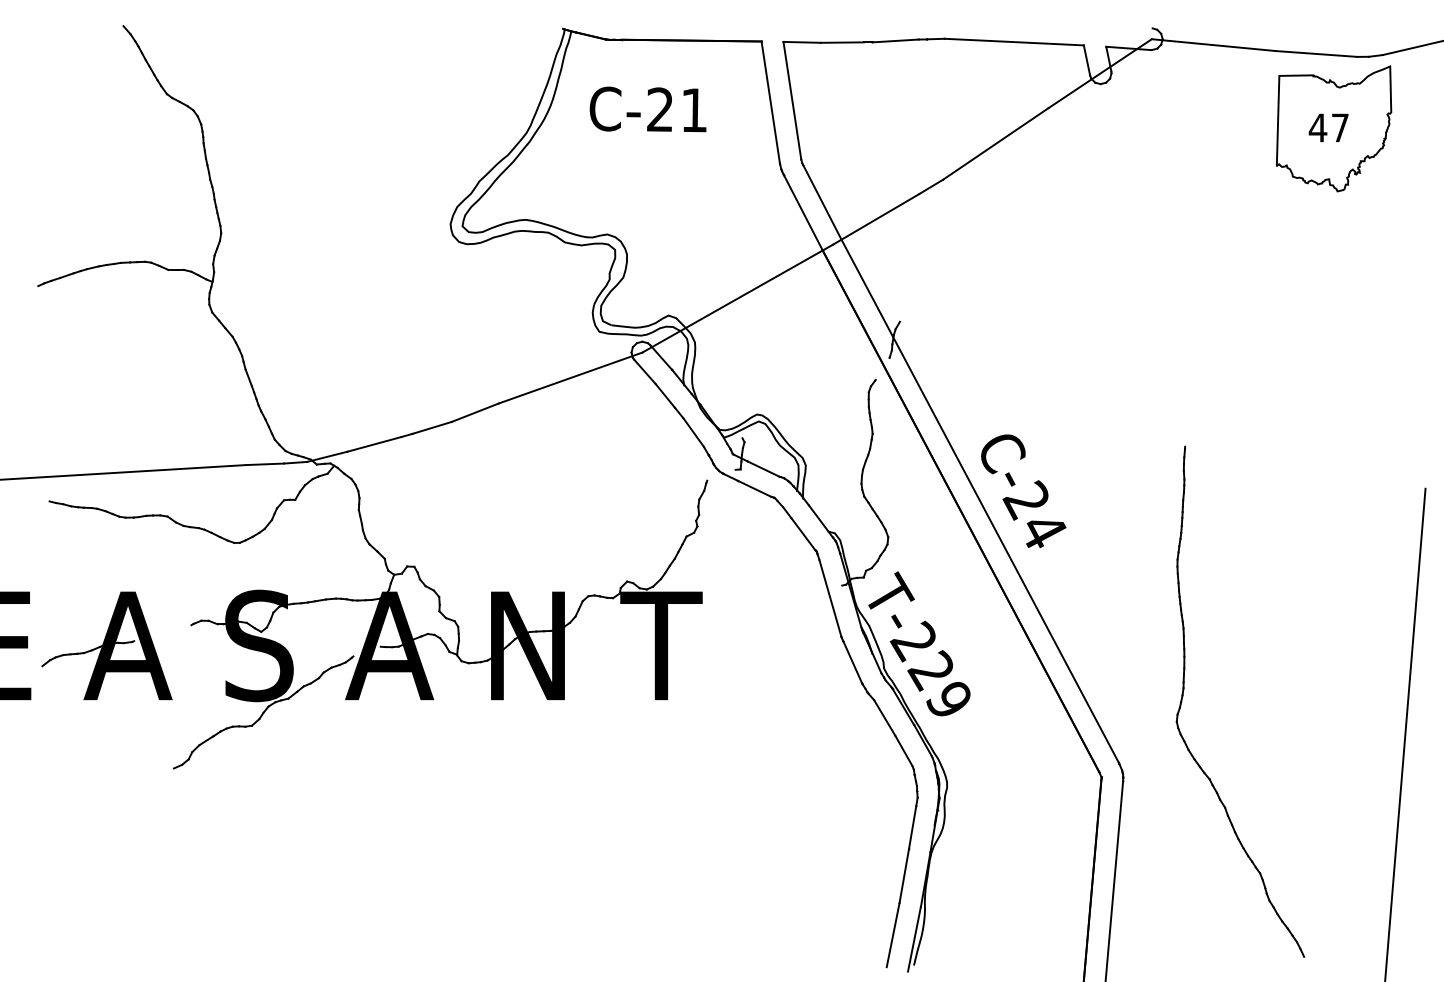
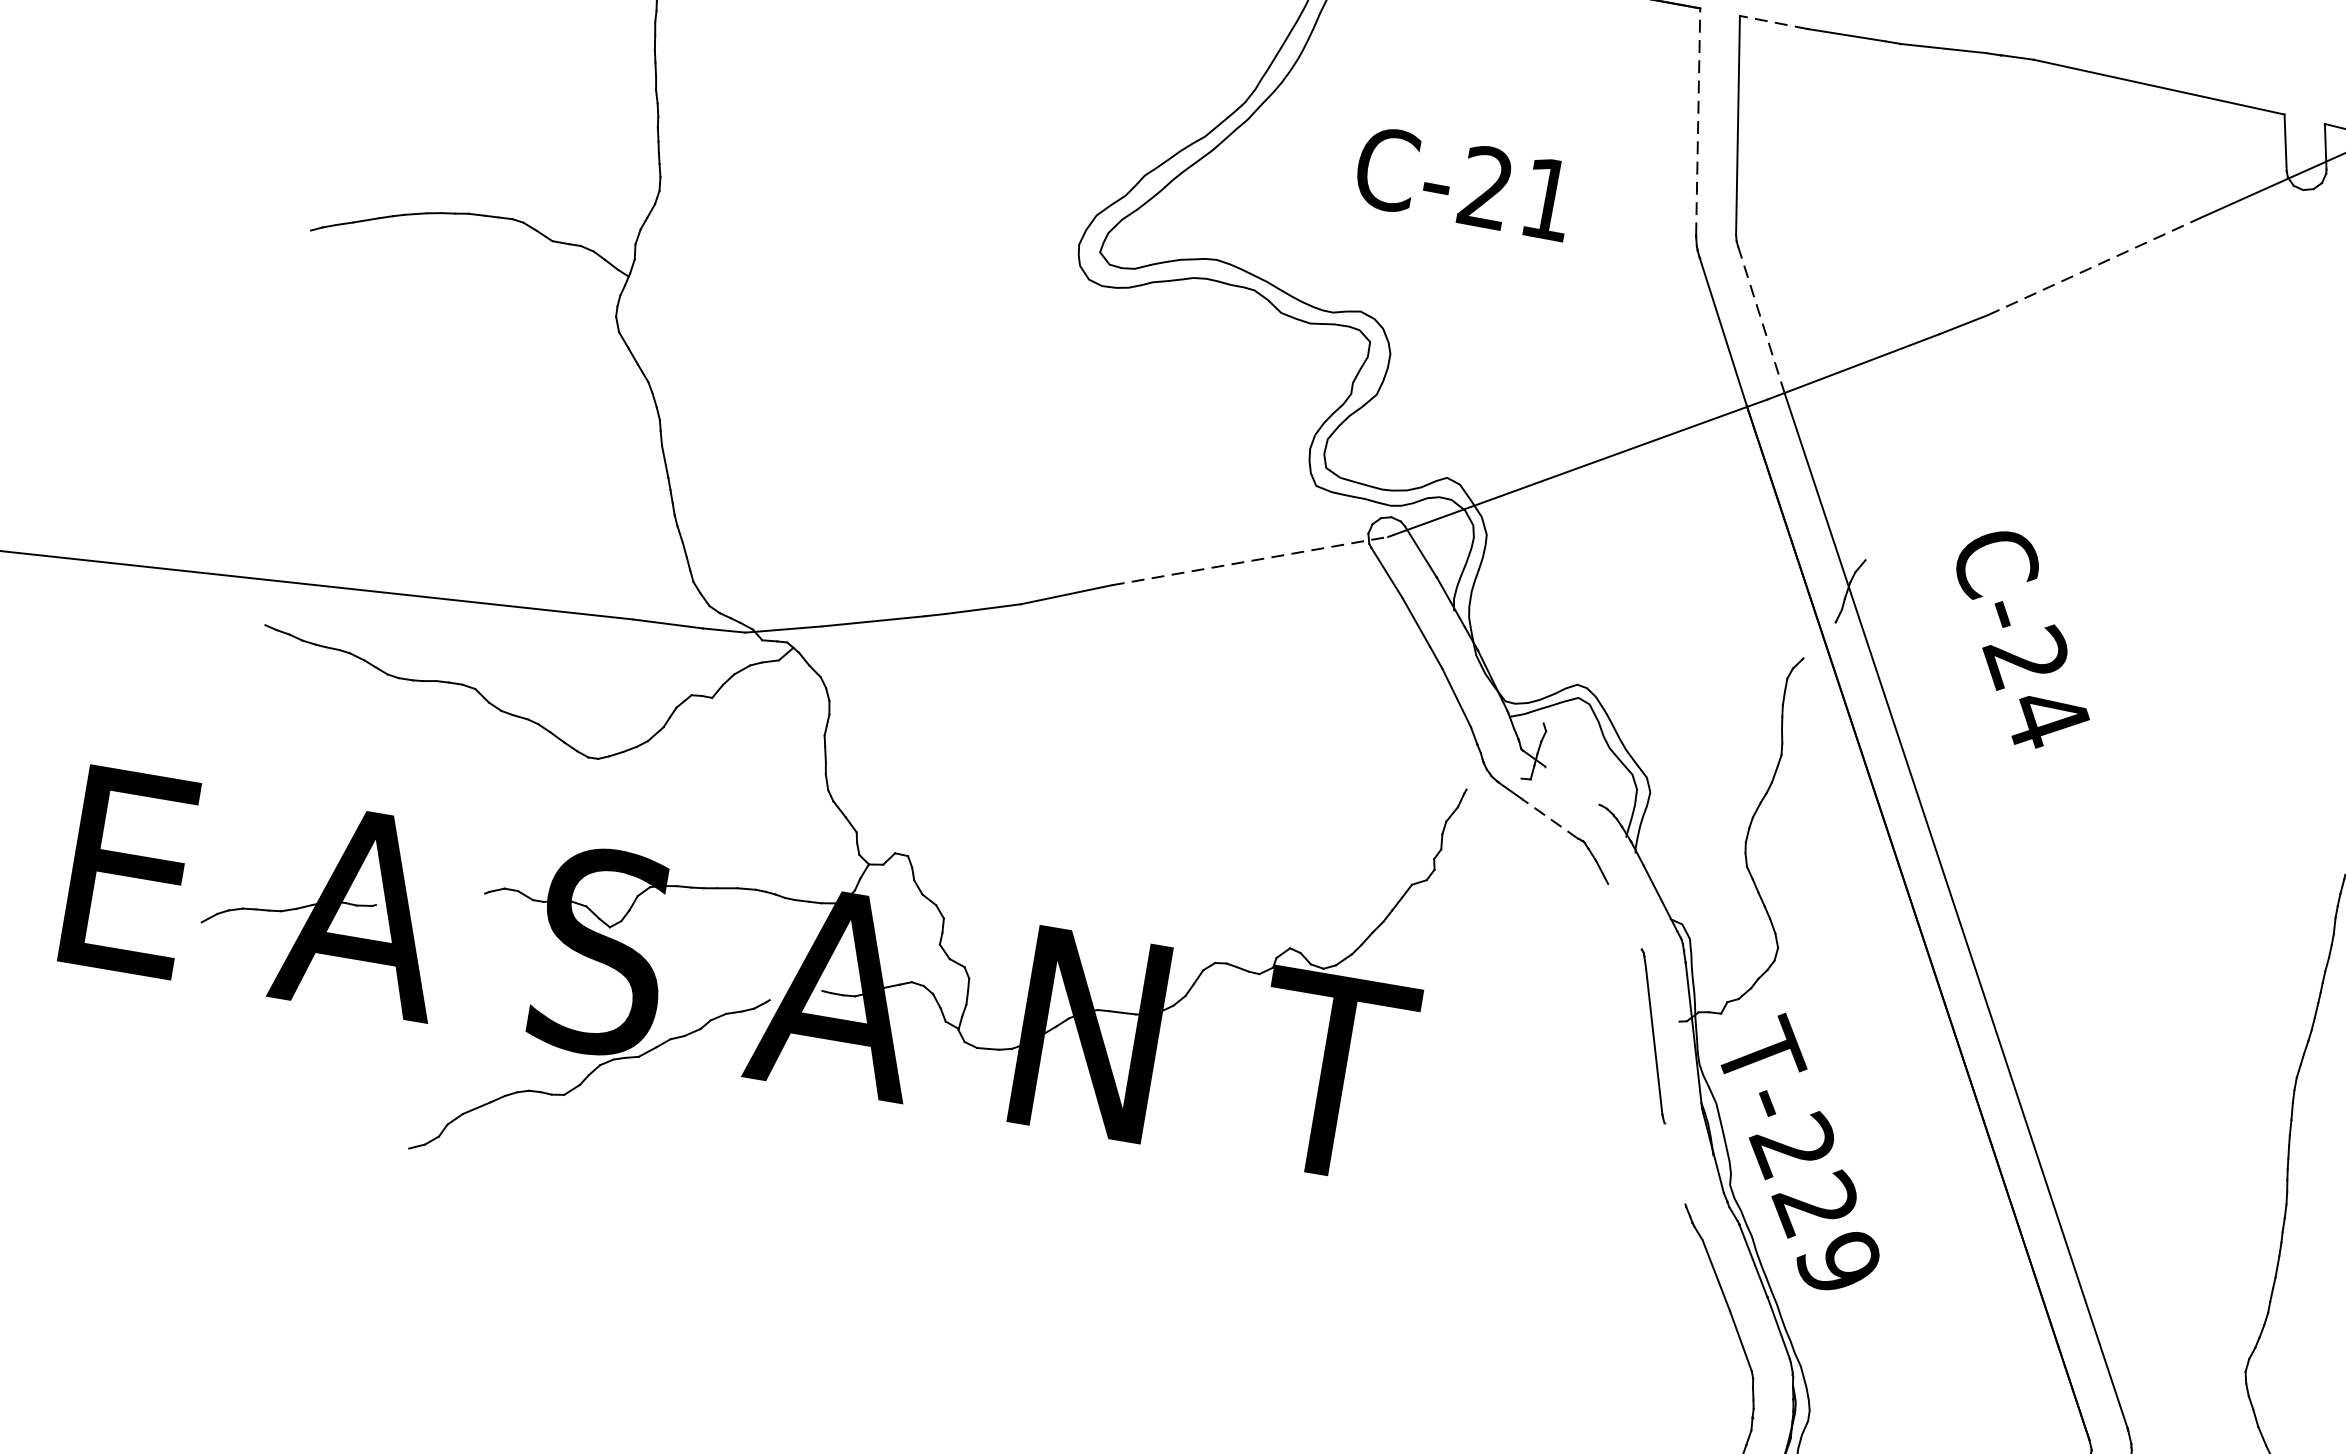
line: (802, 42) -> (1774, 22), solid -> dashed
line: (770, 102) -> (1697, 121), solid -> dashed
text: (647, 109) -> (1463, 183), moved
line: (995, 143) -> (2093, 265), solid -> dashed
line: (822, 203) -> (1761, 321), solid -> dashed
line: (571, 377) -> (1251, 560), solid -> dashed
line: (763, 468) -> (1572, 784), removed
line: (754, 488) -> (1550, 818), solid -> dashed
text: (1023, 491) -> (2023, 640), moved
line: (803, 534) -> (1624, 916), removed
line: (852, 661) -> (1674, 1162), removed

